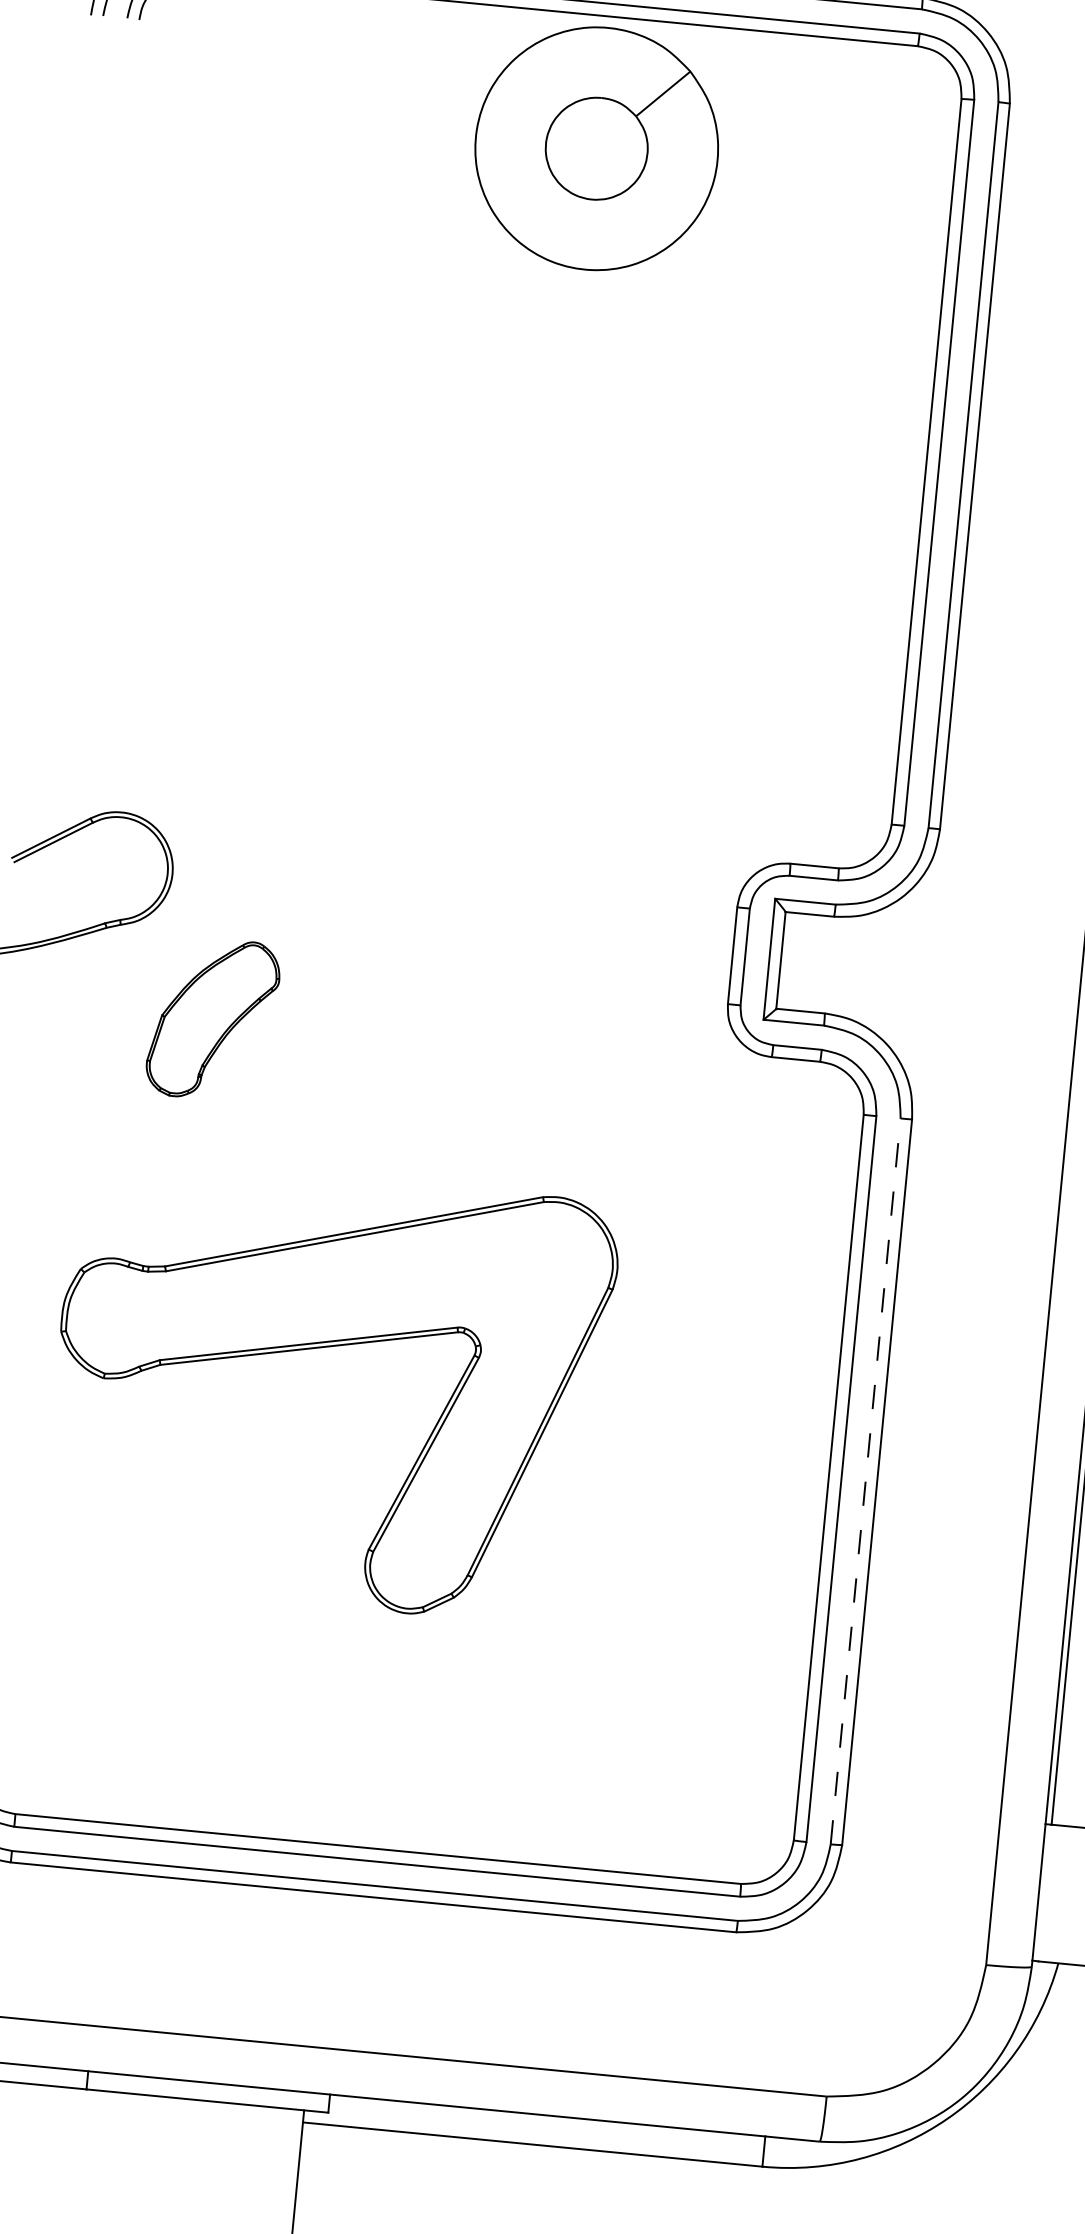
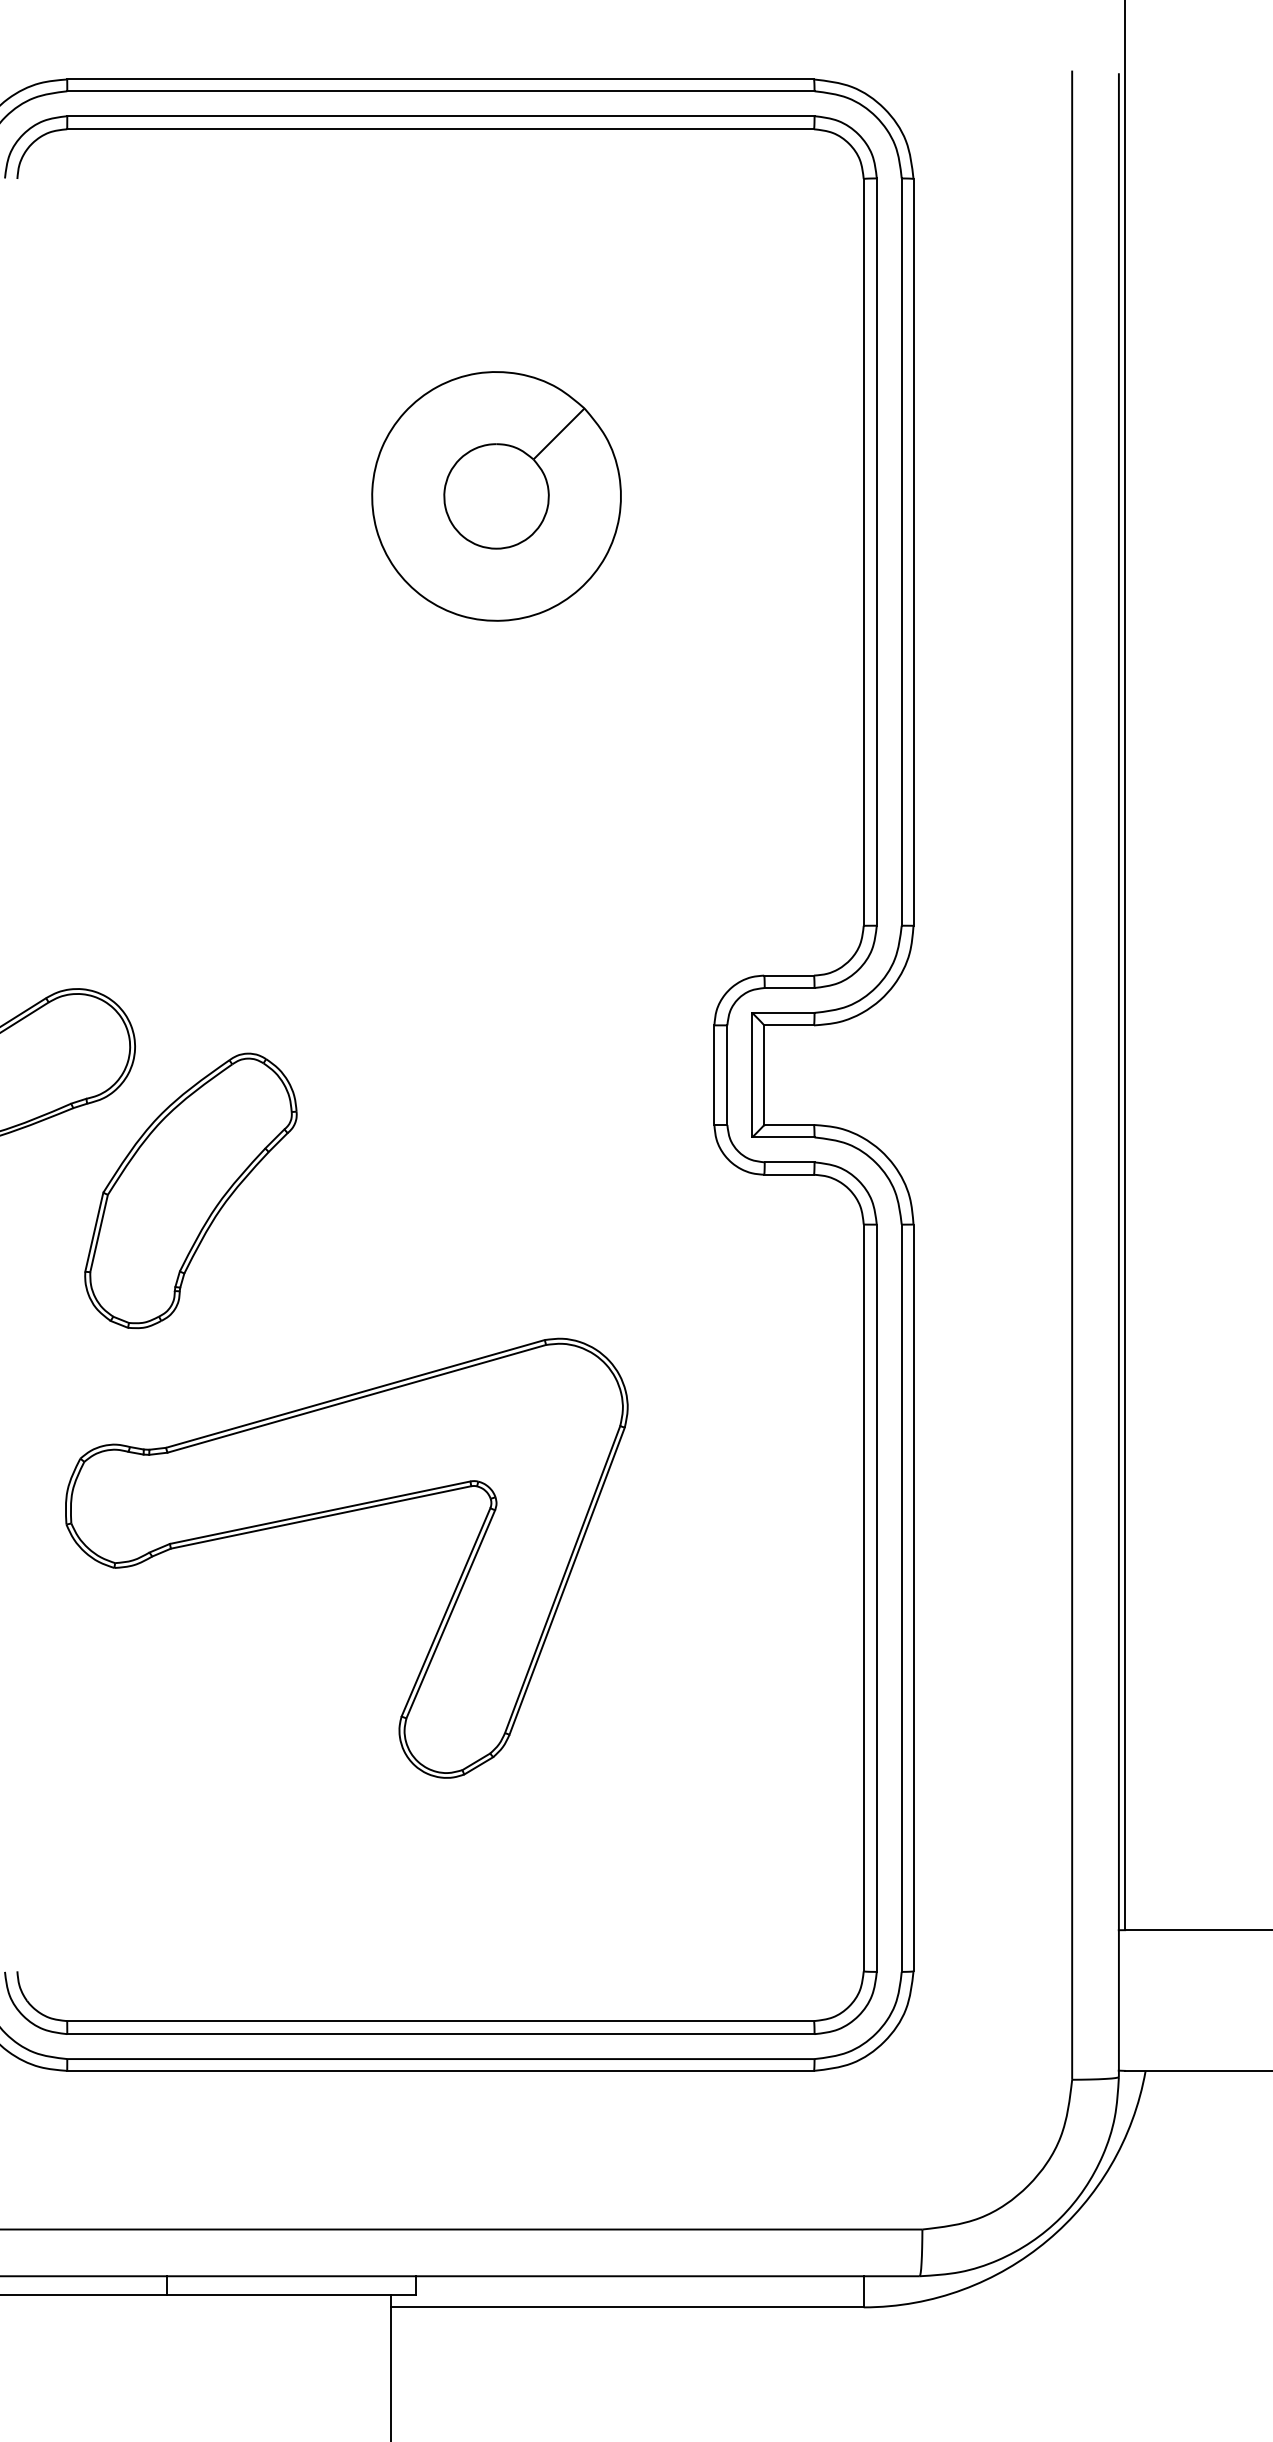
part: (596, 148) -> (496, 496), moved
part: (212, 1018) -> (190, 1190), size x1.67
line: (865, 1481) -> (901, 1598), dashed -> solid

